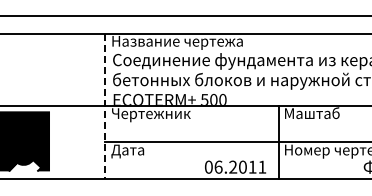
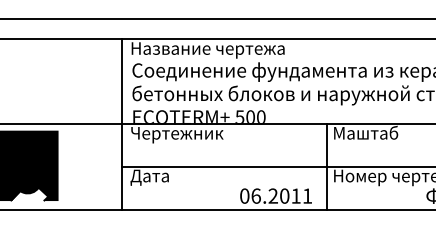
line: (104, 106) -> (122, 124), dashed -> solid

